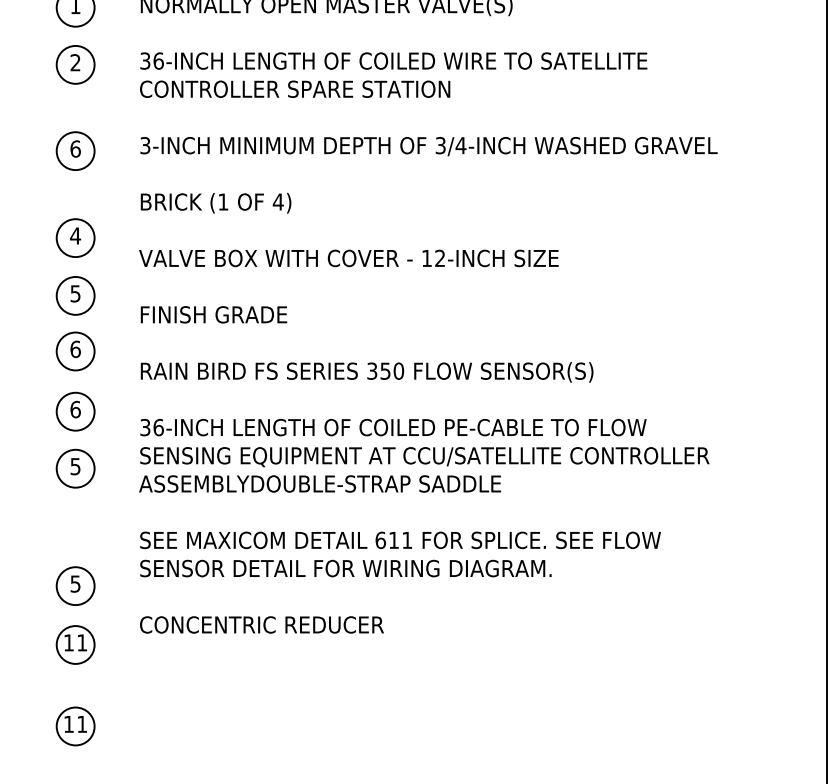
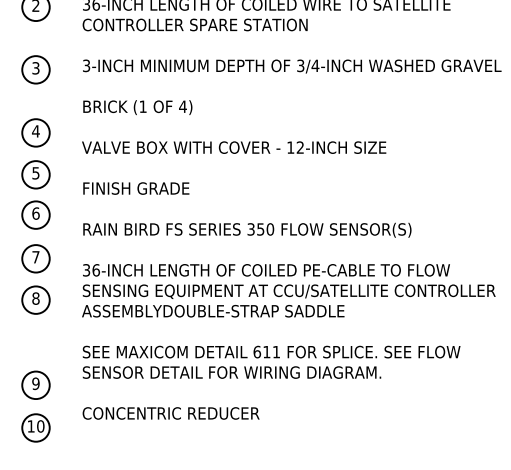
text: (75, 148) -> (35, 67), 6 -> 3
text: (75, 409) -> (35, 257), 6 -> 7
text: (75, 466) -> (35, 298), 5 -> 8
text: (75, 583) -> (35, 383), 5 -> 9
text: (82, 642) -> (40, 426), 11 -> 10

